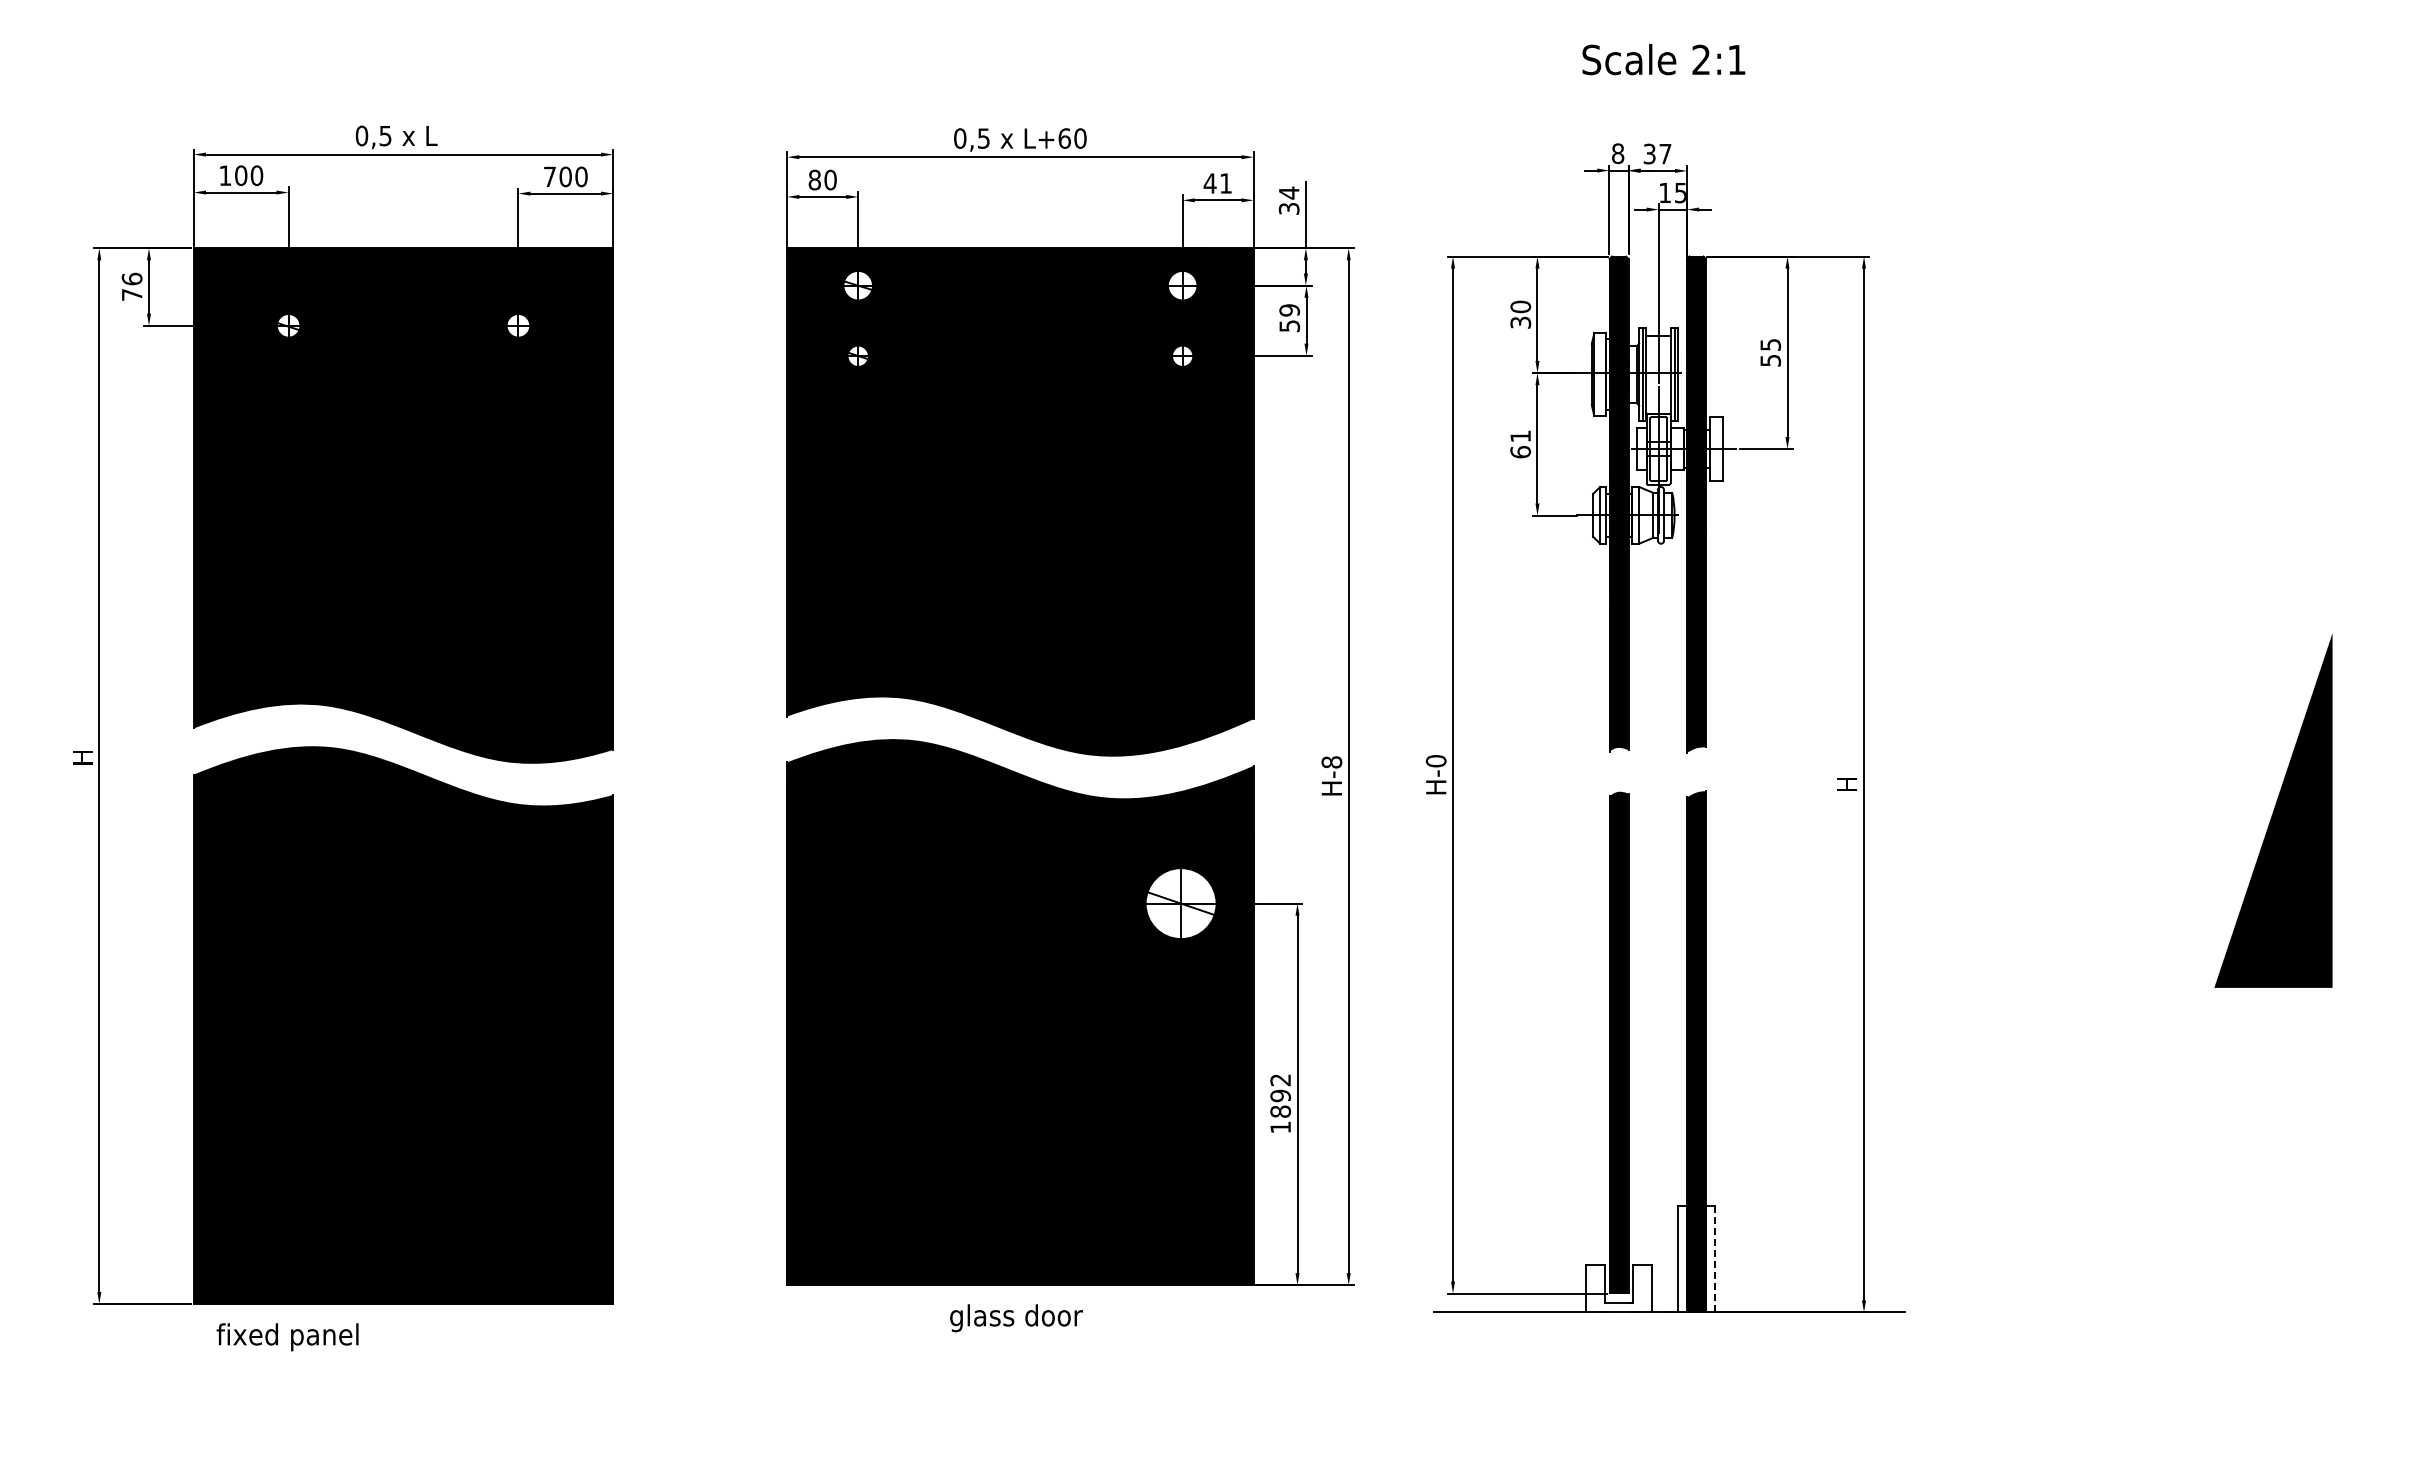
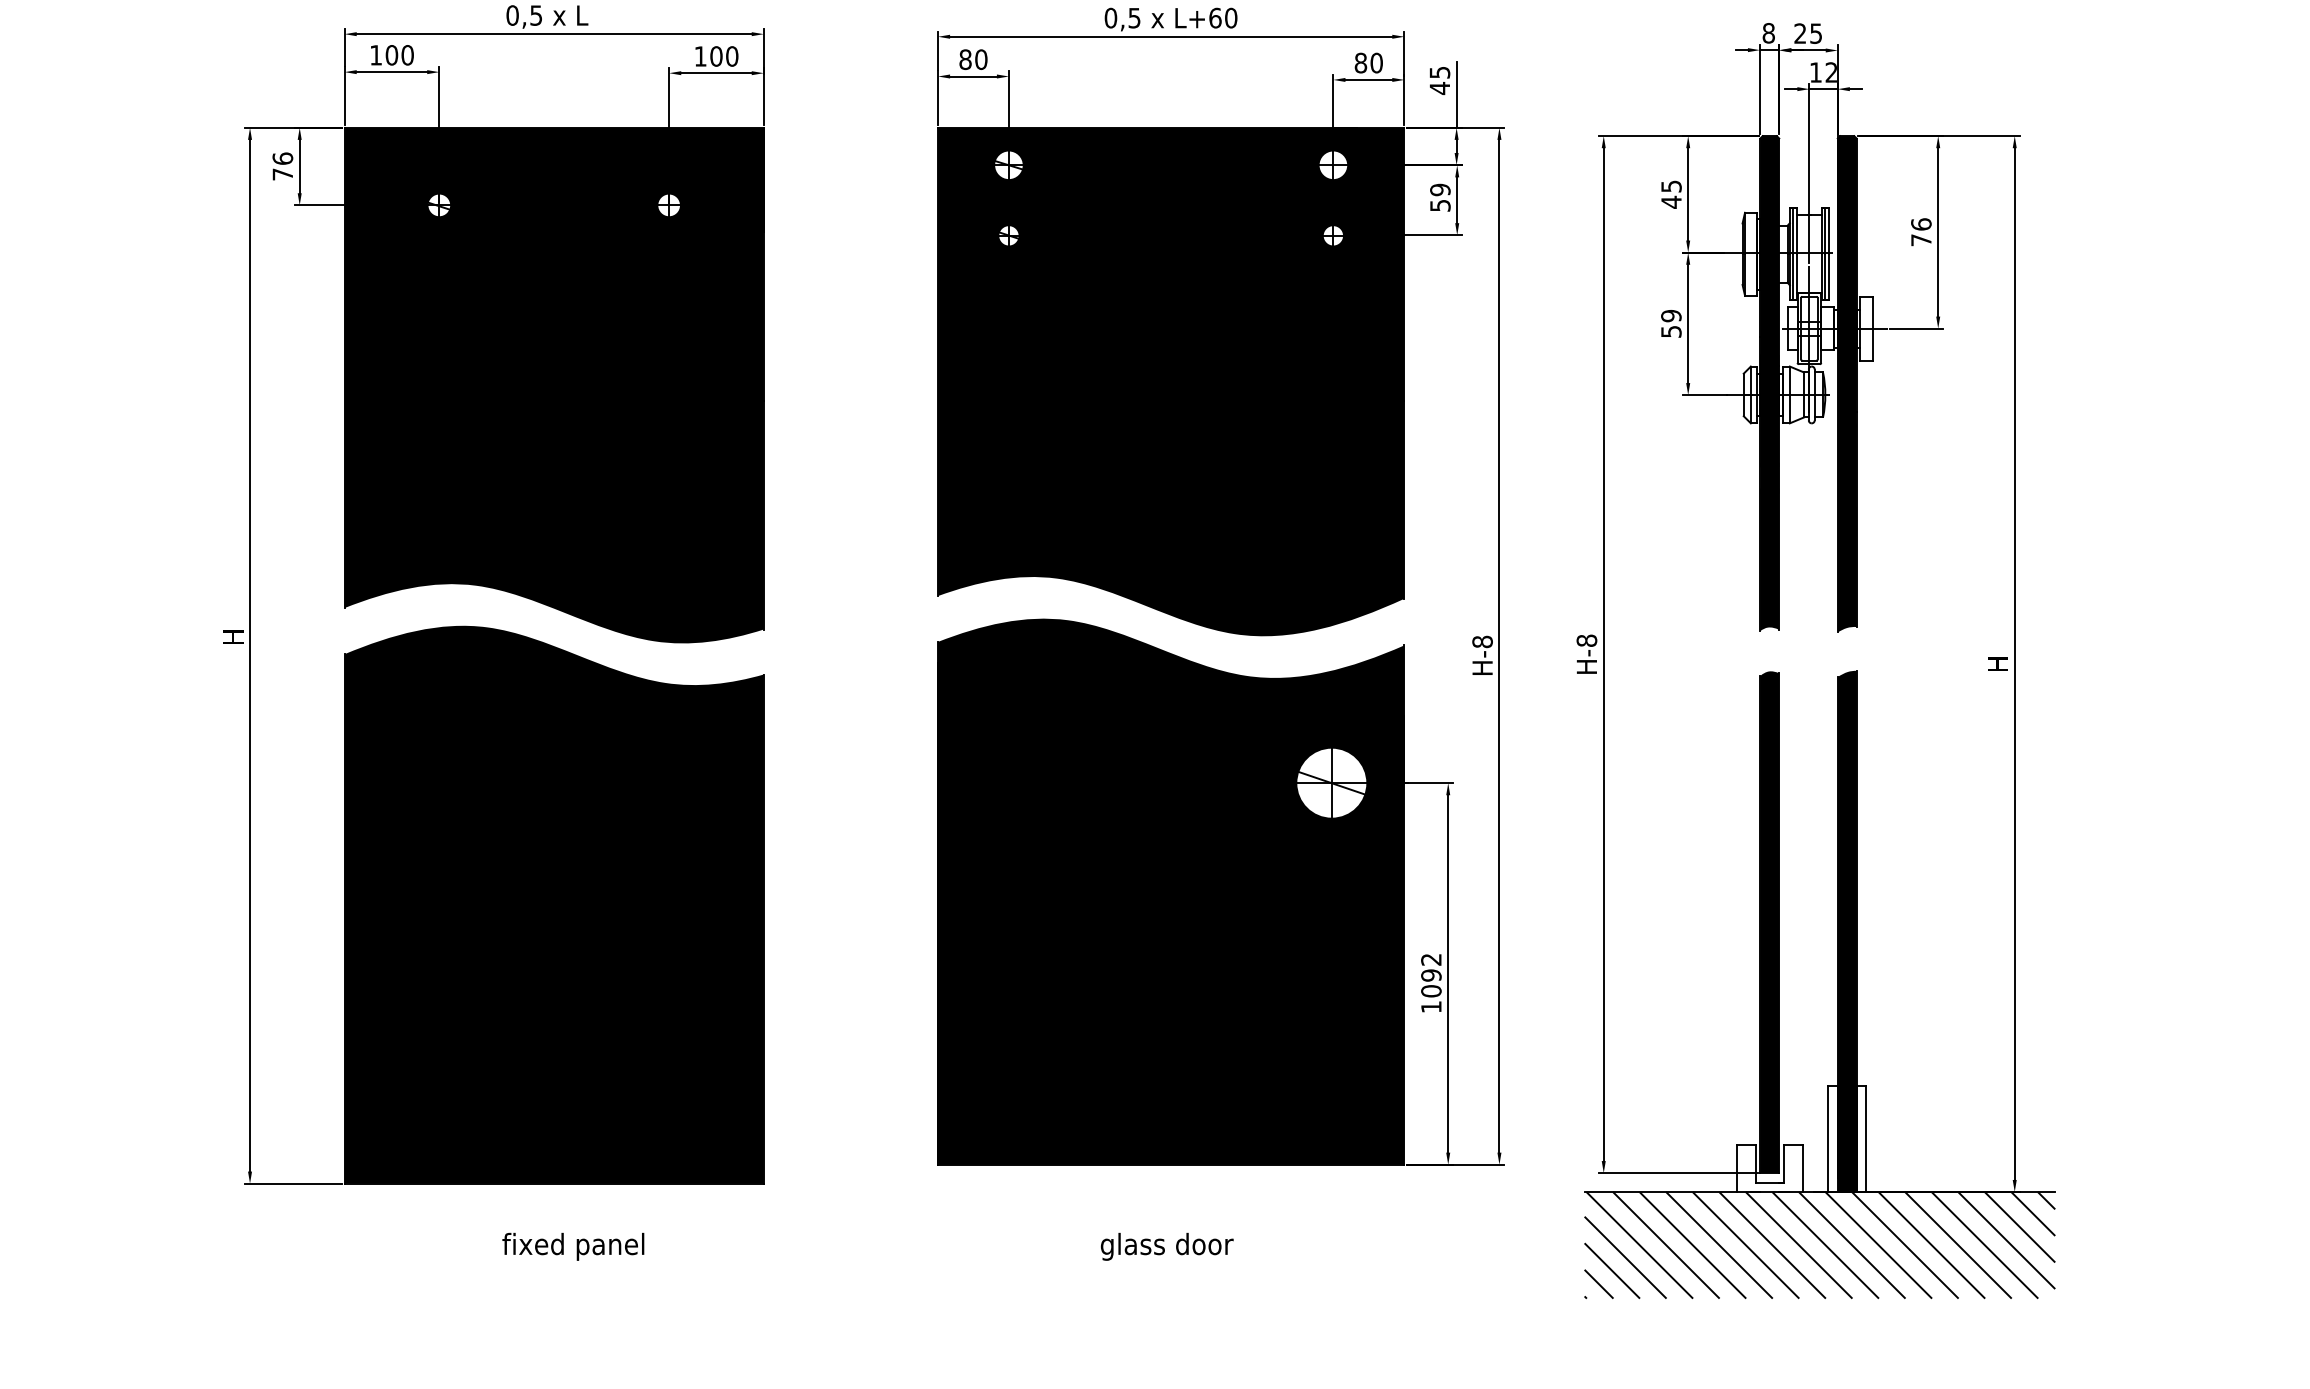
text: (1657, 154) -> (1808, 34), 37 -> 25
text: (549, 176) -> (700, 56), 700 -> 100
text: (1217, 183) -> (1368, 63), 41 -> 80
text: (1680, 192) -> (1831, 72), 15 -> 12
text: (1288, 200) -> (1439, 80), 34 -> 45
text: (1520, 314) -> (1671, 194), 30 -> 45
text: (1770, 352) -> (1921, 232), 55 -> 76
text: (1520, 444) -> (1671, 324), 61 -> 59
text: (1436, 761) -> (1587, 641), H-0 -> H-8
text: (1280, 1111) -> (1431, 991), 1892 -> 1092
line: (1715, 1259) -> (1866, 1139), dashed -> solid
text: (1016, 1318) -> (1167, 1247), moved
text: (287, 1337) -> (573, 1247), moved
hatch: (1668, 1365) -> (1819, 1245), added

